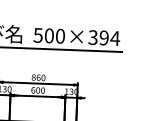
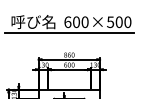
text: (37, 34) -> (67, 21), 500 -> 600
text: (104, 38) -> (119, 22), 394 -> 500

